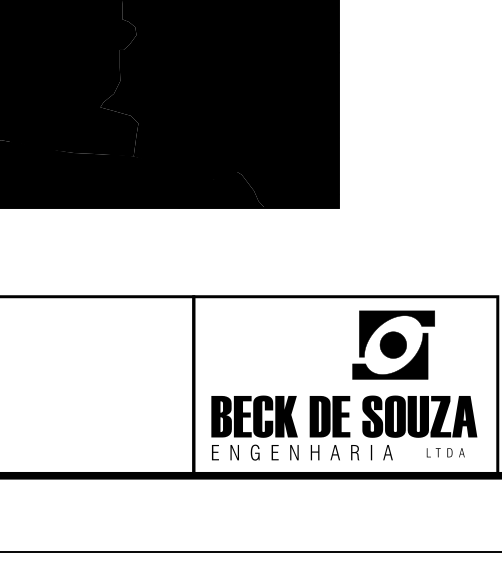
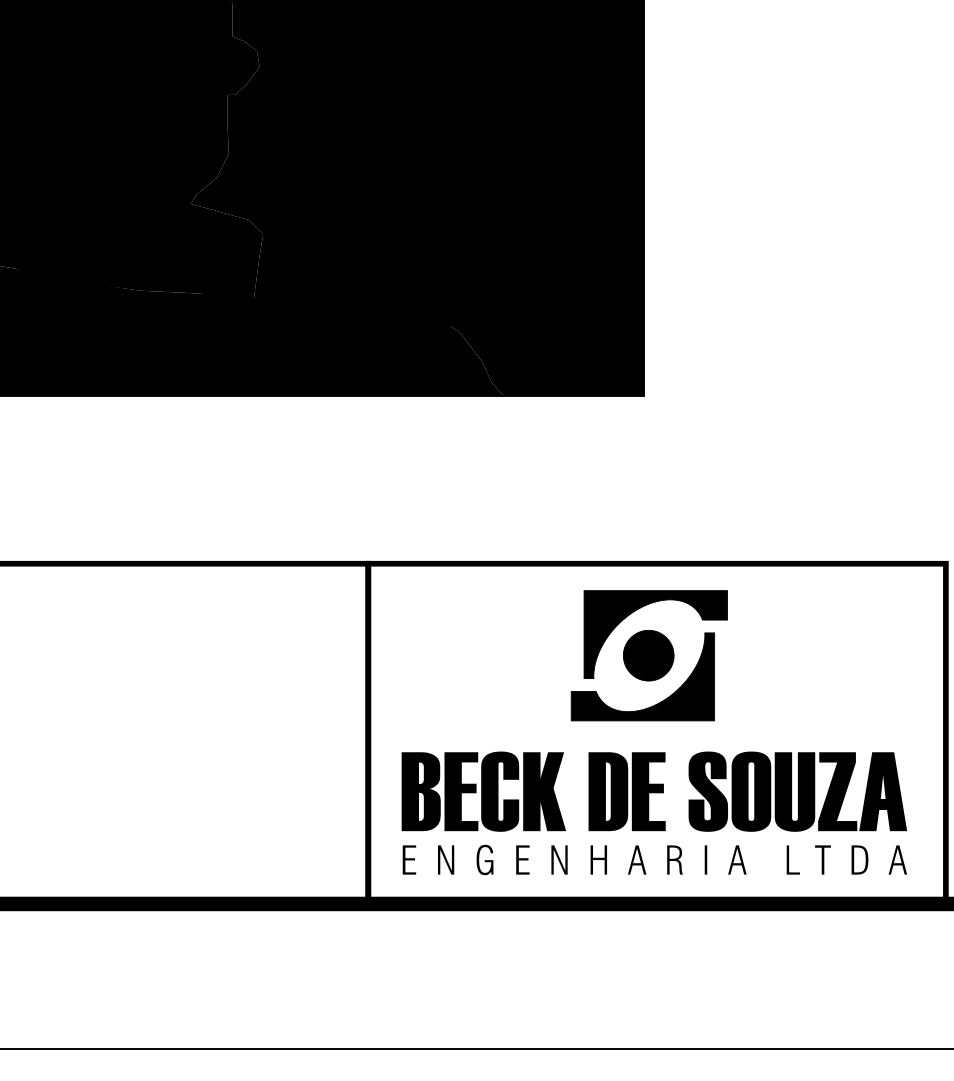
part: (393, 344) -> (648, 654), moved
part: (445, 452) -> (846, 859), size x1.67

